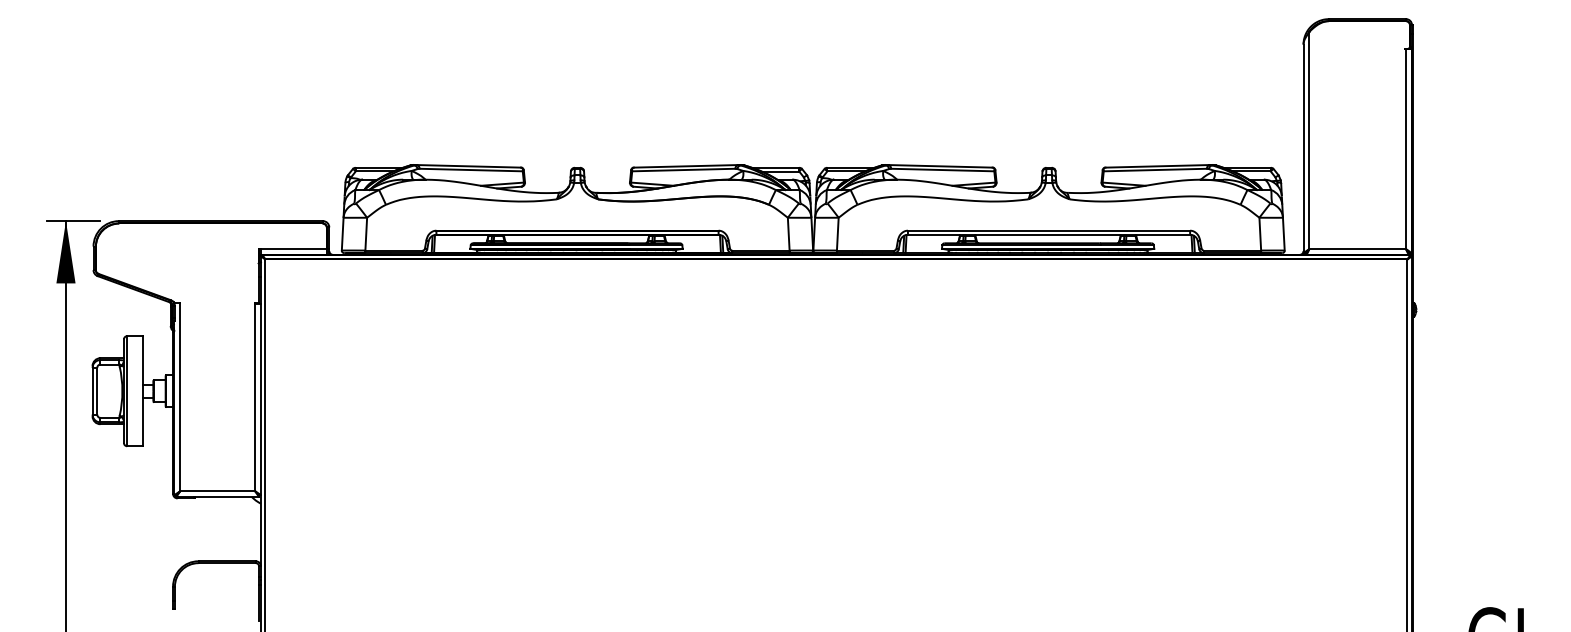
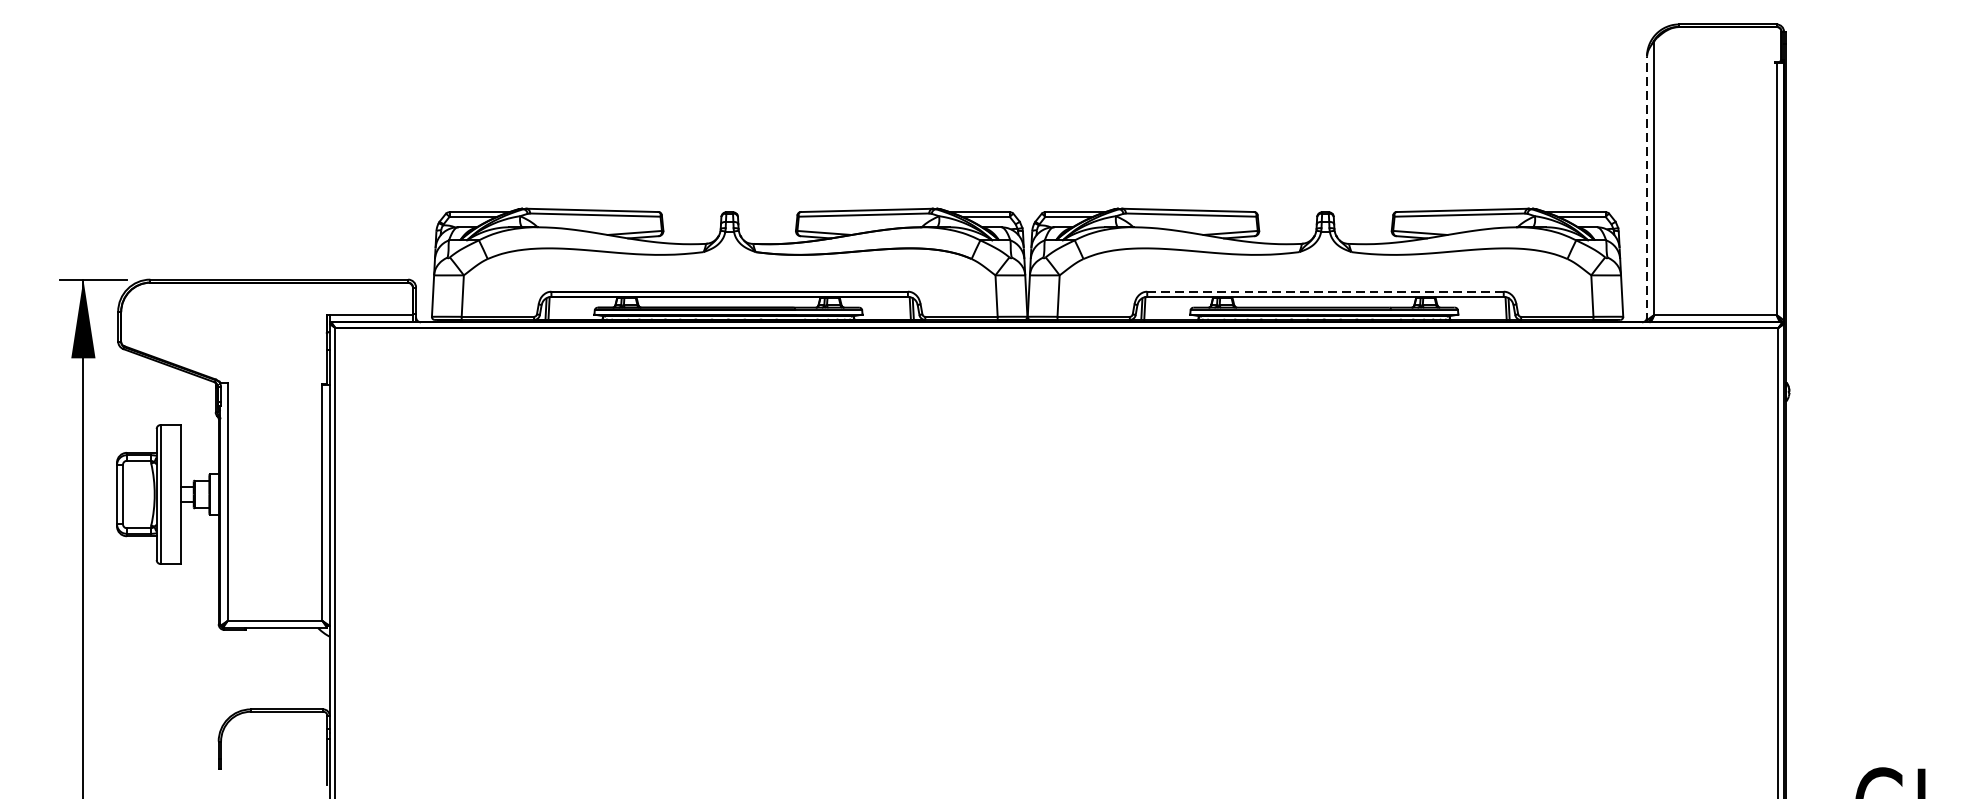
line: (1303, 149) -> (1646, 189), solid -> dashed
line: (1049, 230) -> (1326, 291), solid -> dashed

